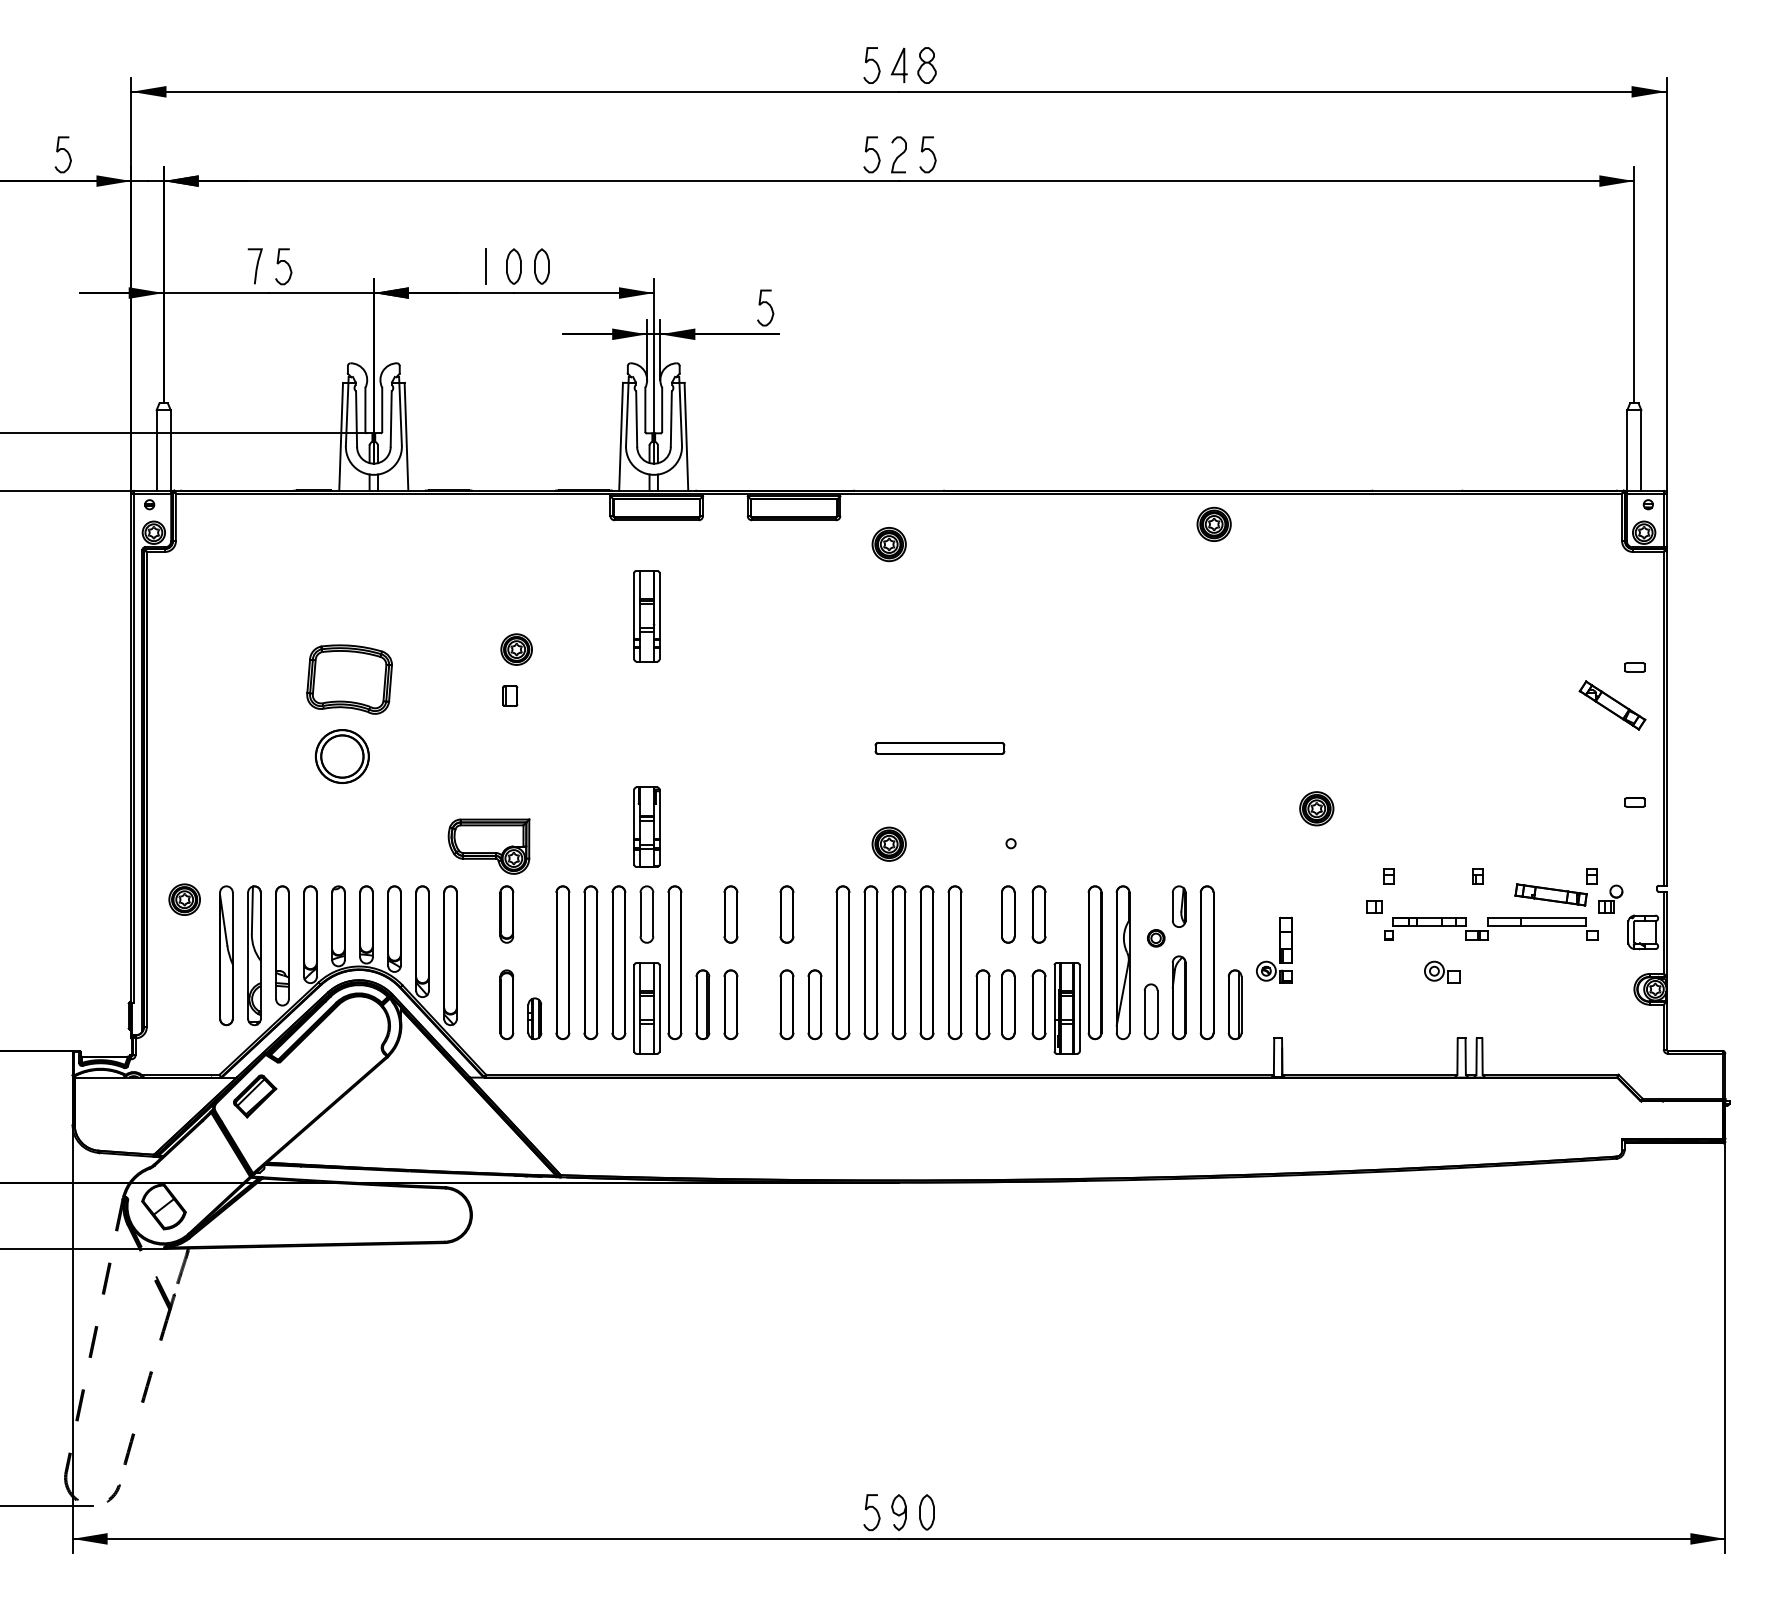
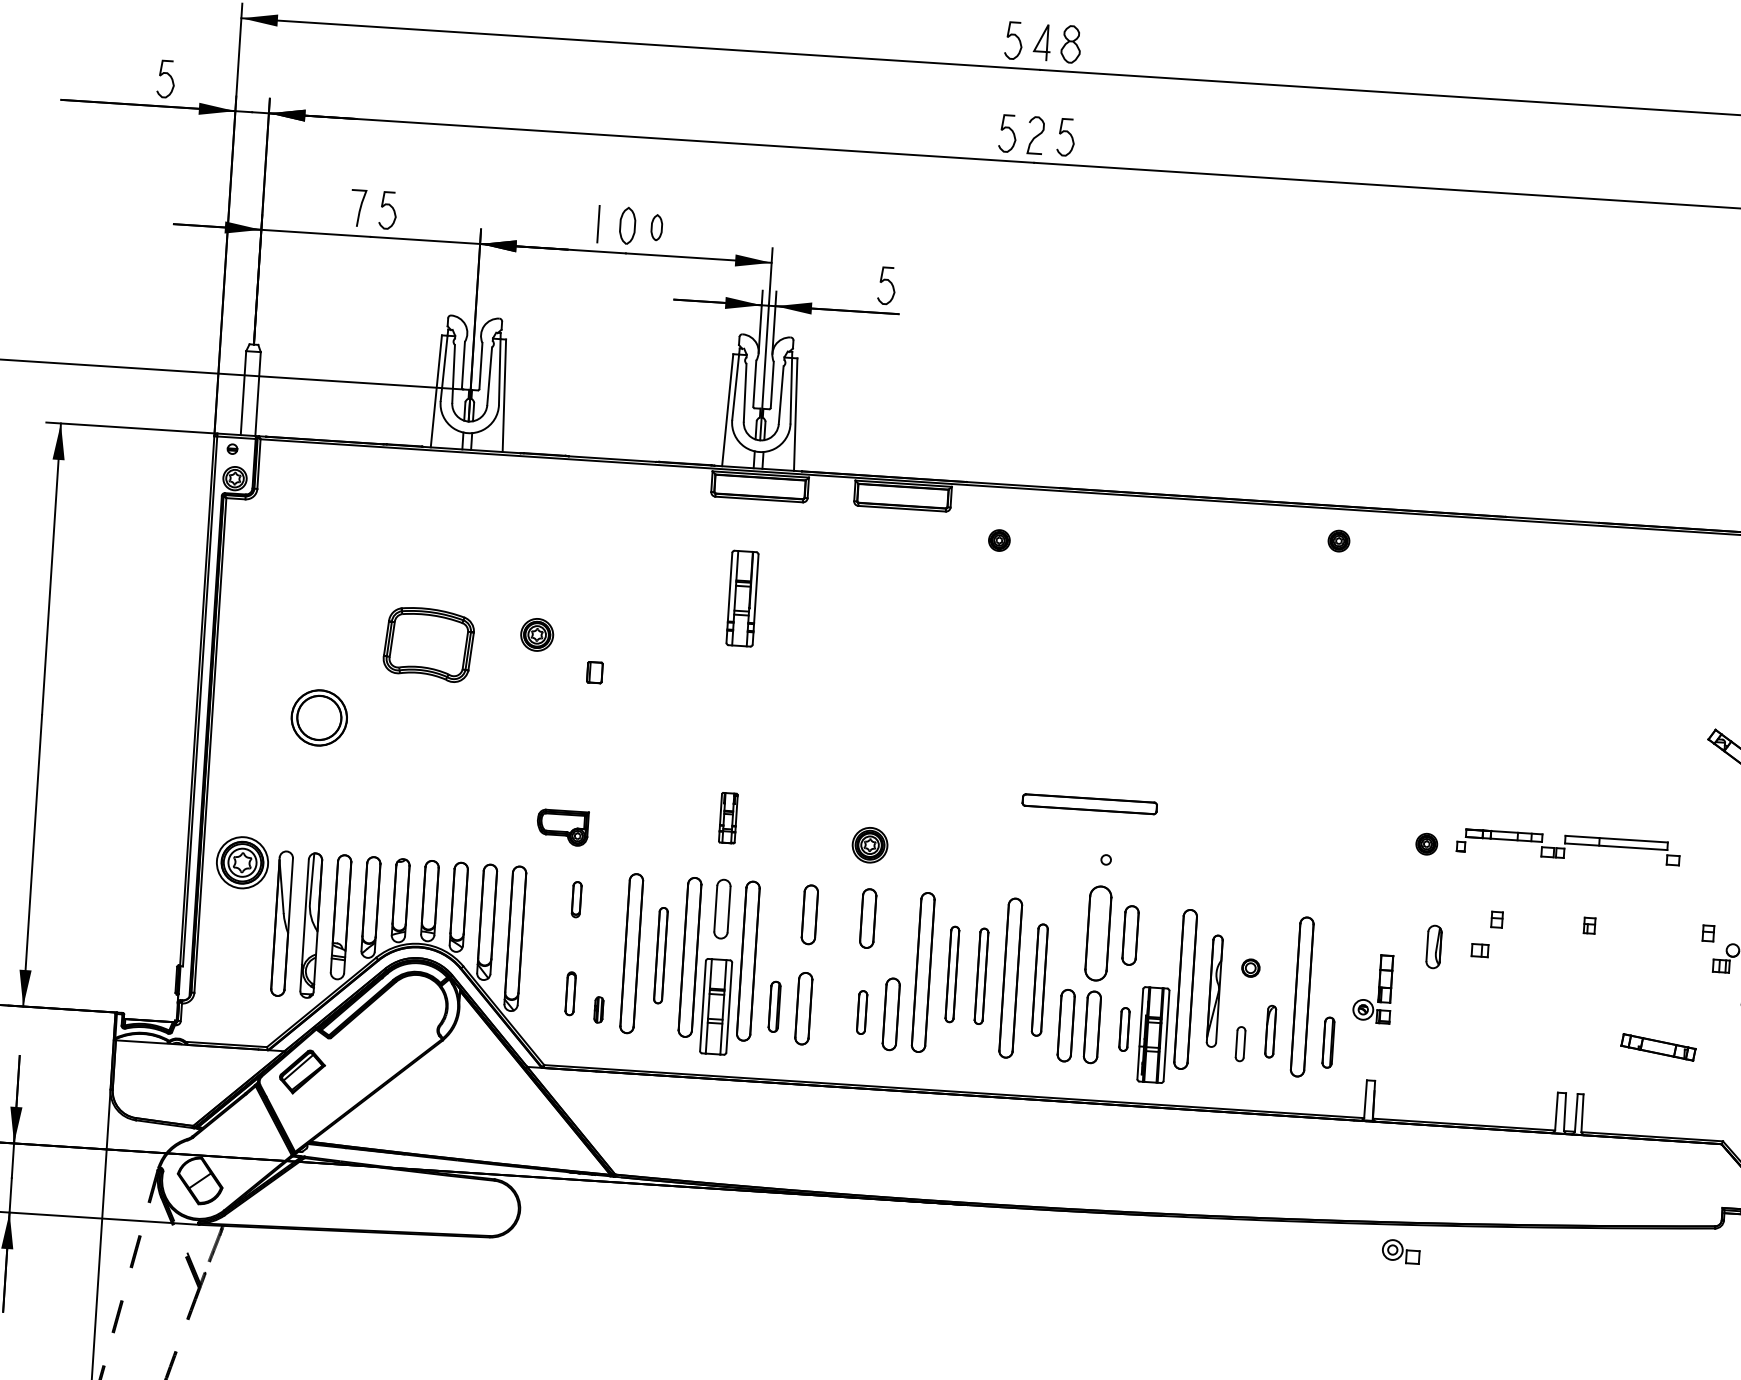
part: (541, 266) -> (656, 227), size x0.7
part: (1213, 523) -> (1338, 540), size x0.6
part: (888, 544) -> (998, 540), size x0.6
part: (516, 649) -> (537, 634), moved
part: (939, 748) -> (1089, 804), moved
part: (341, 756) -> (318, 717), moved
part: (1316, 808) -> (1426, 843), size x0.6
part: (646, 826) -> (727, 817), size x0.6
part: (888, 843) -> (869, 844), moved
part: (488, 846) -> (562, 827), size x0.6
part: (1550, 894) -> (1657, 1046), moved
part: (184, 899) -> (242, 862), size x1.6
part: (1178, 906) -> (1433, 946), moved
part: (506, 914) -> (576, 899), size x0.6
part: (1008, 914) -> (1098, 933), size x1.6
part: (1491, 928) -> (1568, 846), moved
part: (590, 962) -> (660, 955), size x0.6
part: (870, 962) -> (951, 974), size x0.6
part: (898, 962) -> (981, 975), size x0.6
part: (954, 962) -> (1039, 979), size x0.7
part: (1122, 962) -> (1214, 991), size x0.7
part: (1442, 971) -> (1401, 1250), moved
part: (1178, 997) -> (1270, 1031), size x0.6
part: (506, 1004) -> (570, 993), size x0.6
part: (702, 1004) -> (774, 1006), size x0.7
part: (786, 1004) -> (861, 1012), size x0.6
part: (1038, 1004) -> (1123, 1029), size x0.6
part: (1234, 1004) -> (1327, 1042), size x0.7
part: (1150, 1011) -> (1240, 1043), size x0.6
part: (534, 1018) -> (598, 1009), size x0.6

